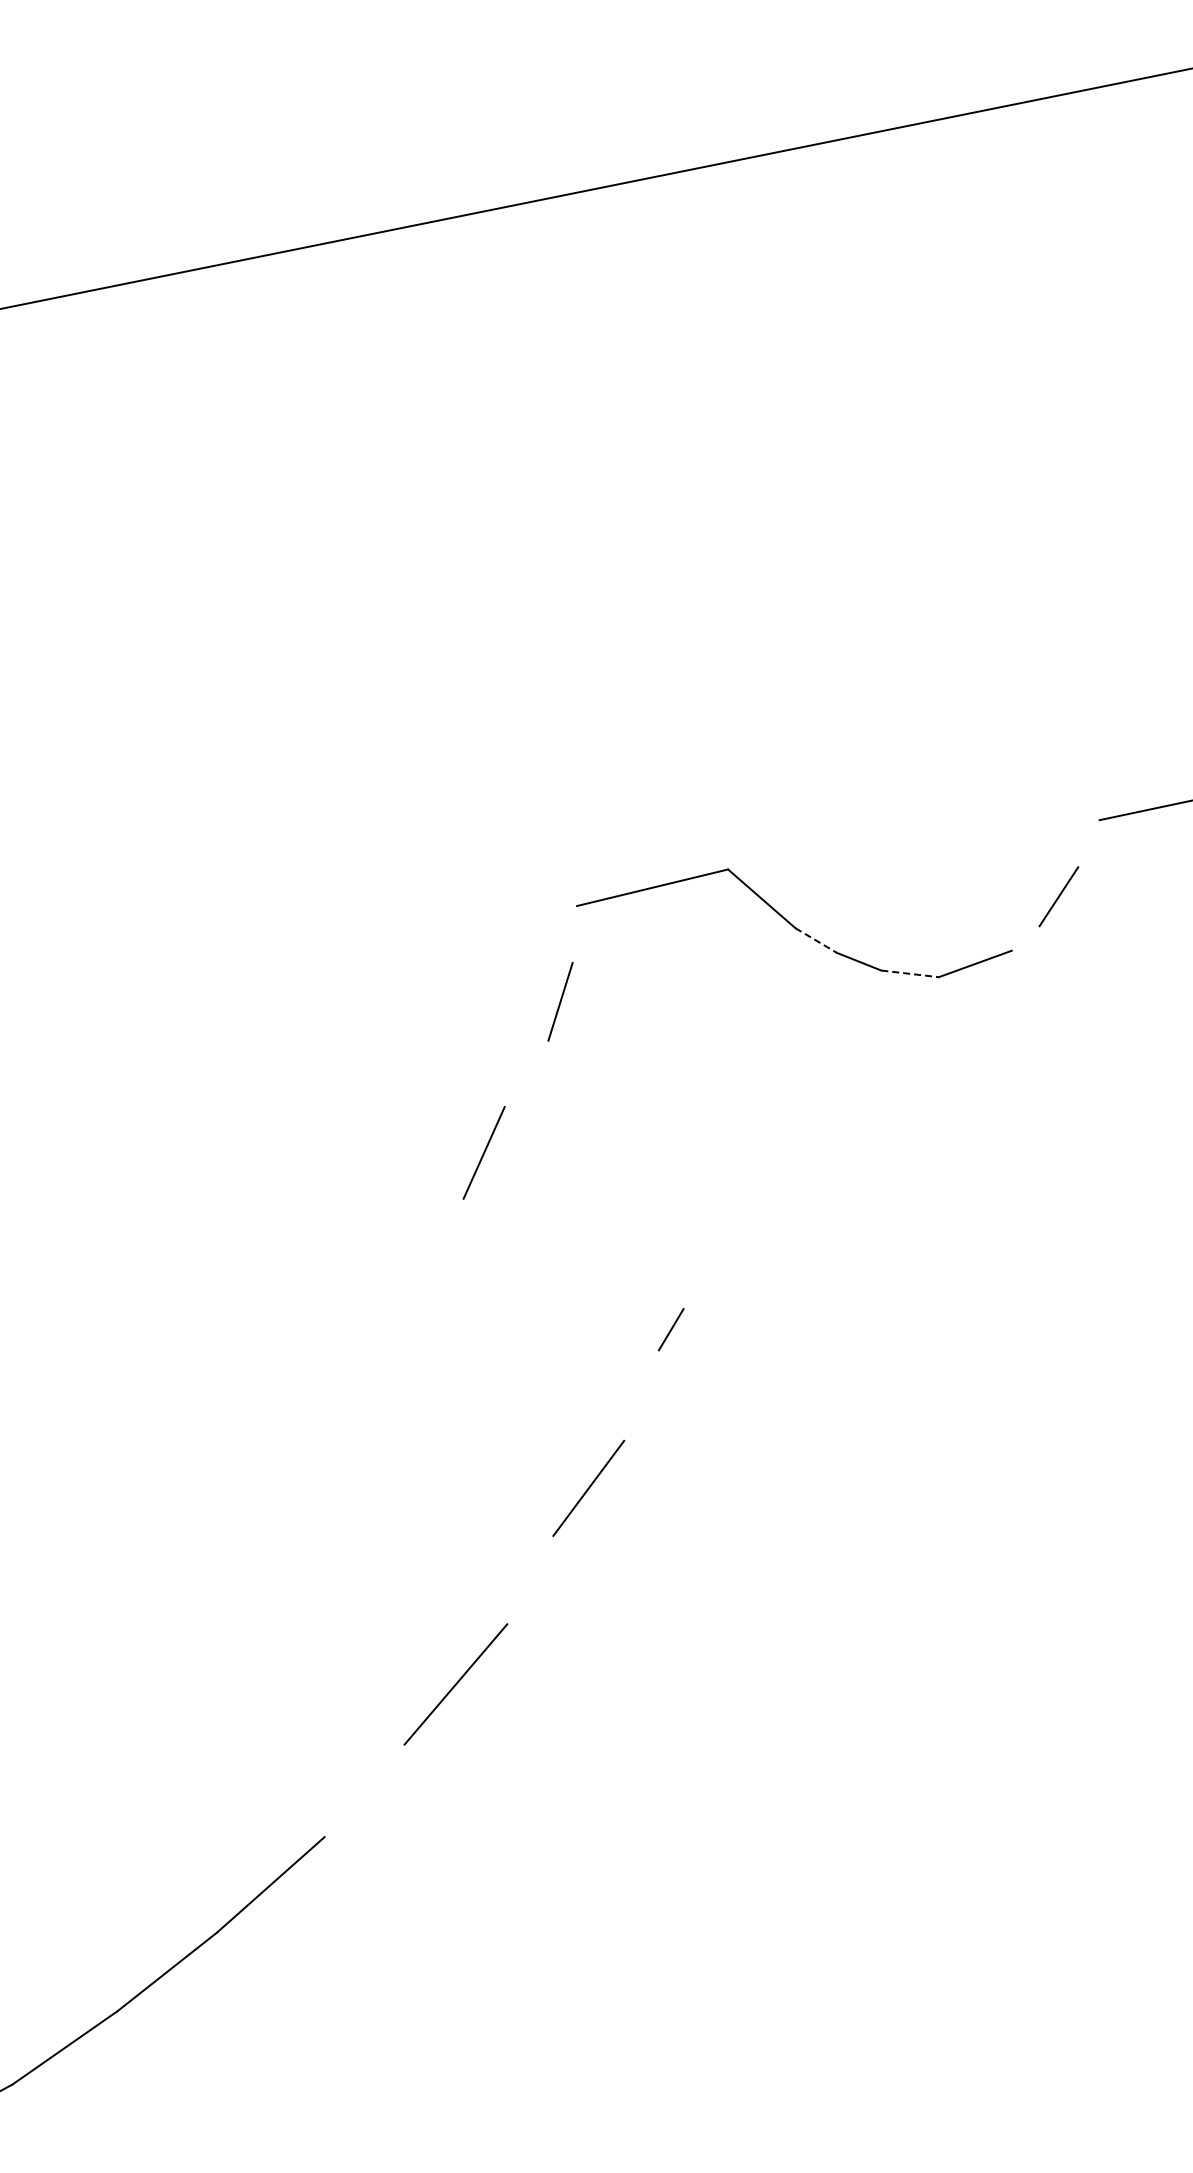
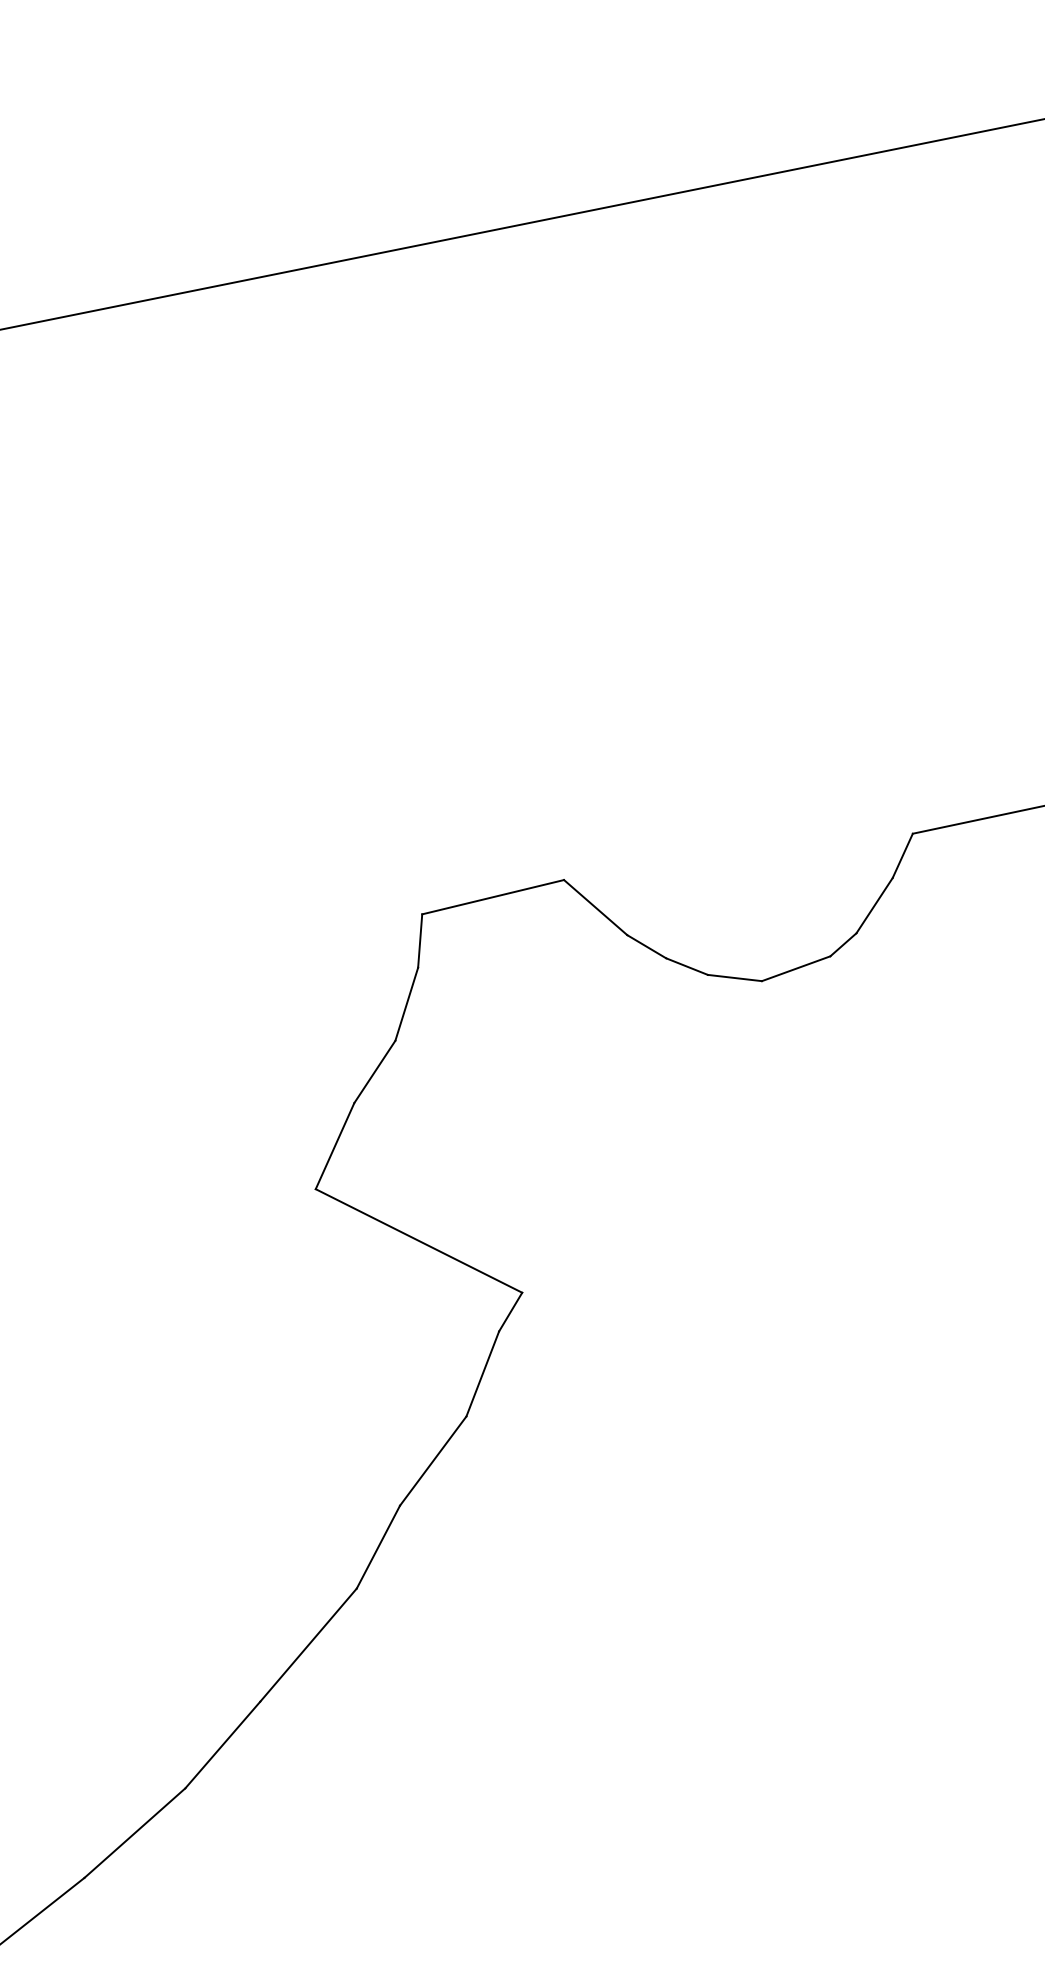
line: (1088, 843) -> (902, 855), added
line: (574, 934) -> (419, 941), added
line: (1025, 938) -> (843, 944), added
line: (816, 940) -> (647, 946), dashed -> solid
line: (910, 973) -> (735, 977), dashed -> solid
line: (526, 1073) -> (374, 1071), added
line: (573, 1253) -> (418, 1240), added
line: (641, 1395) -> (482, 1373), added
line: (530, 1579) -> (378, 1546), added
line: (364, 1790) -> (222, 1744), added

